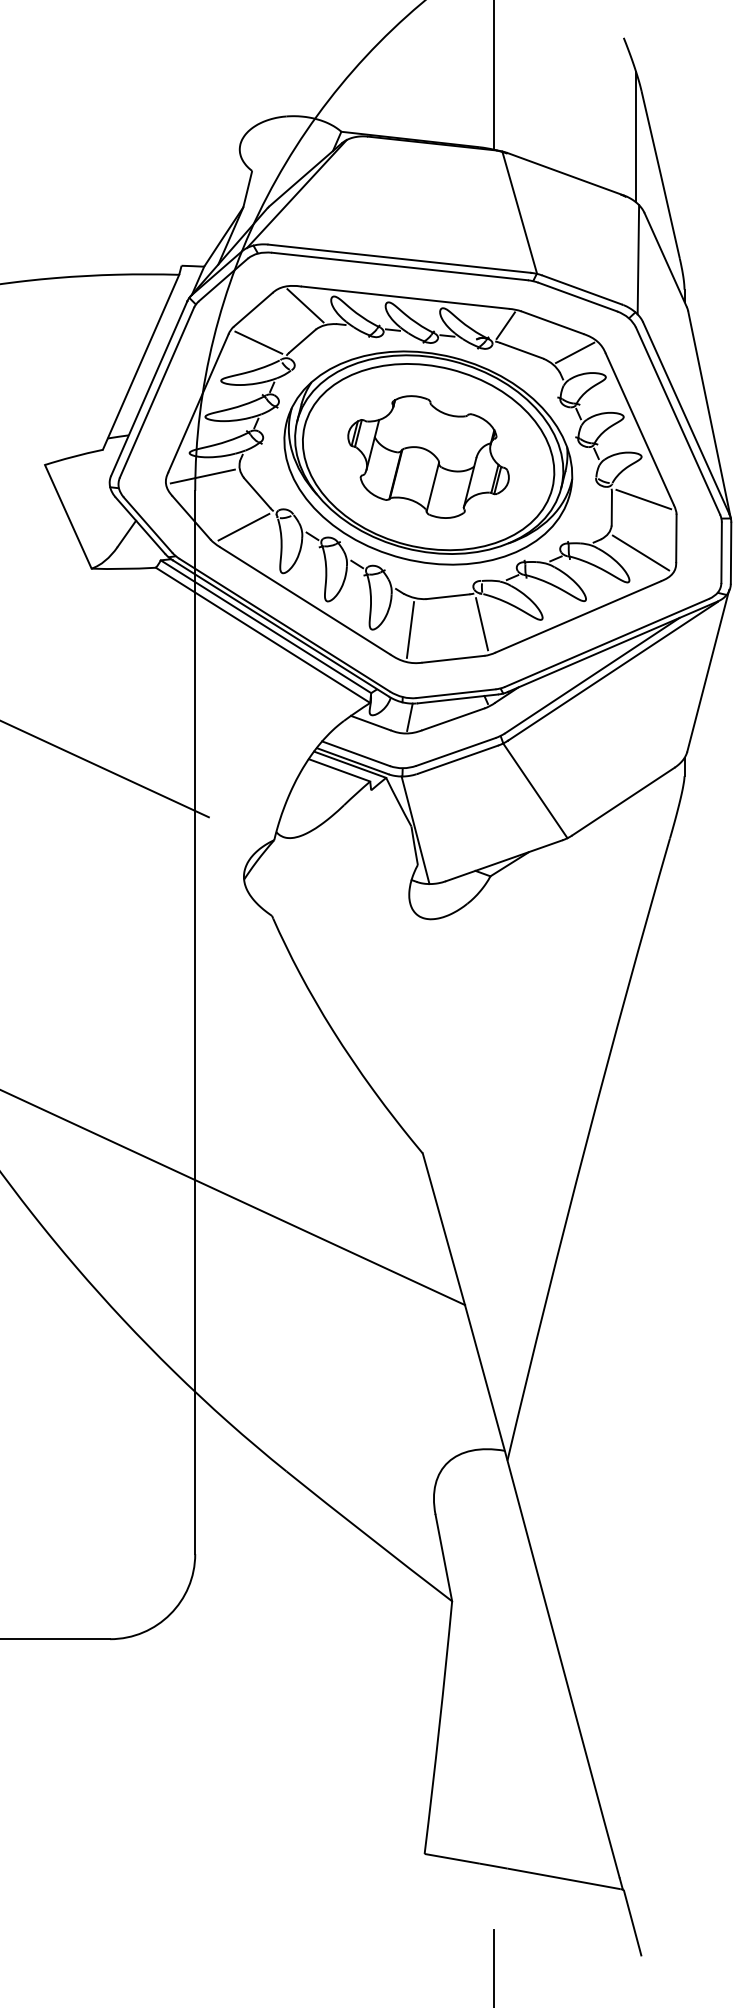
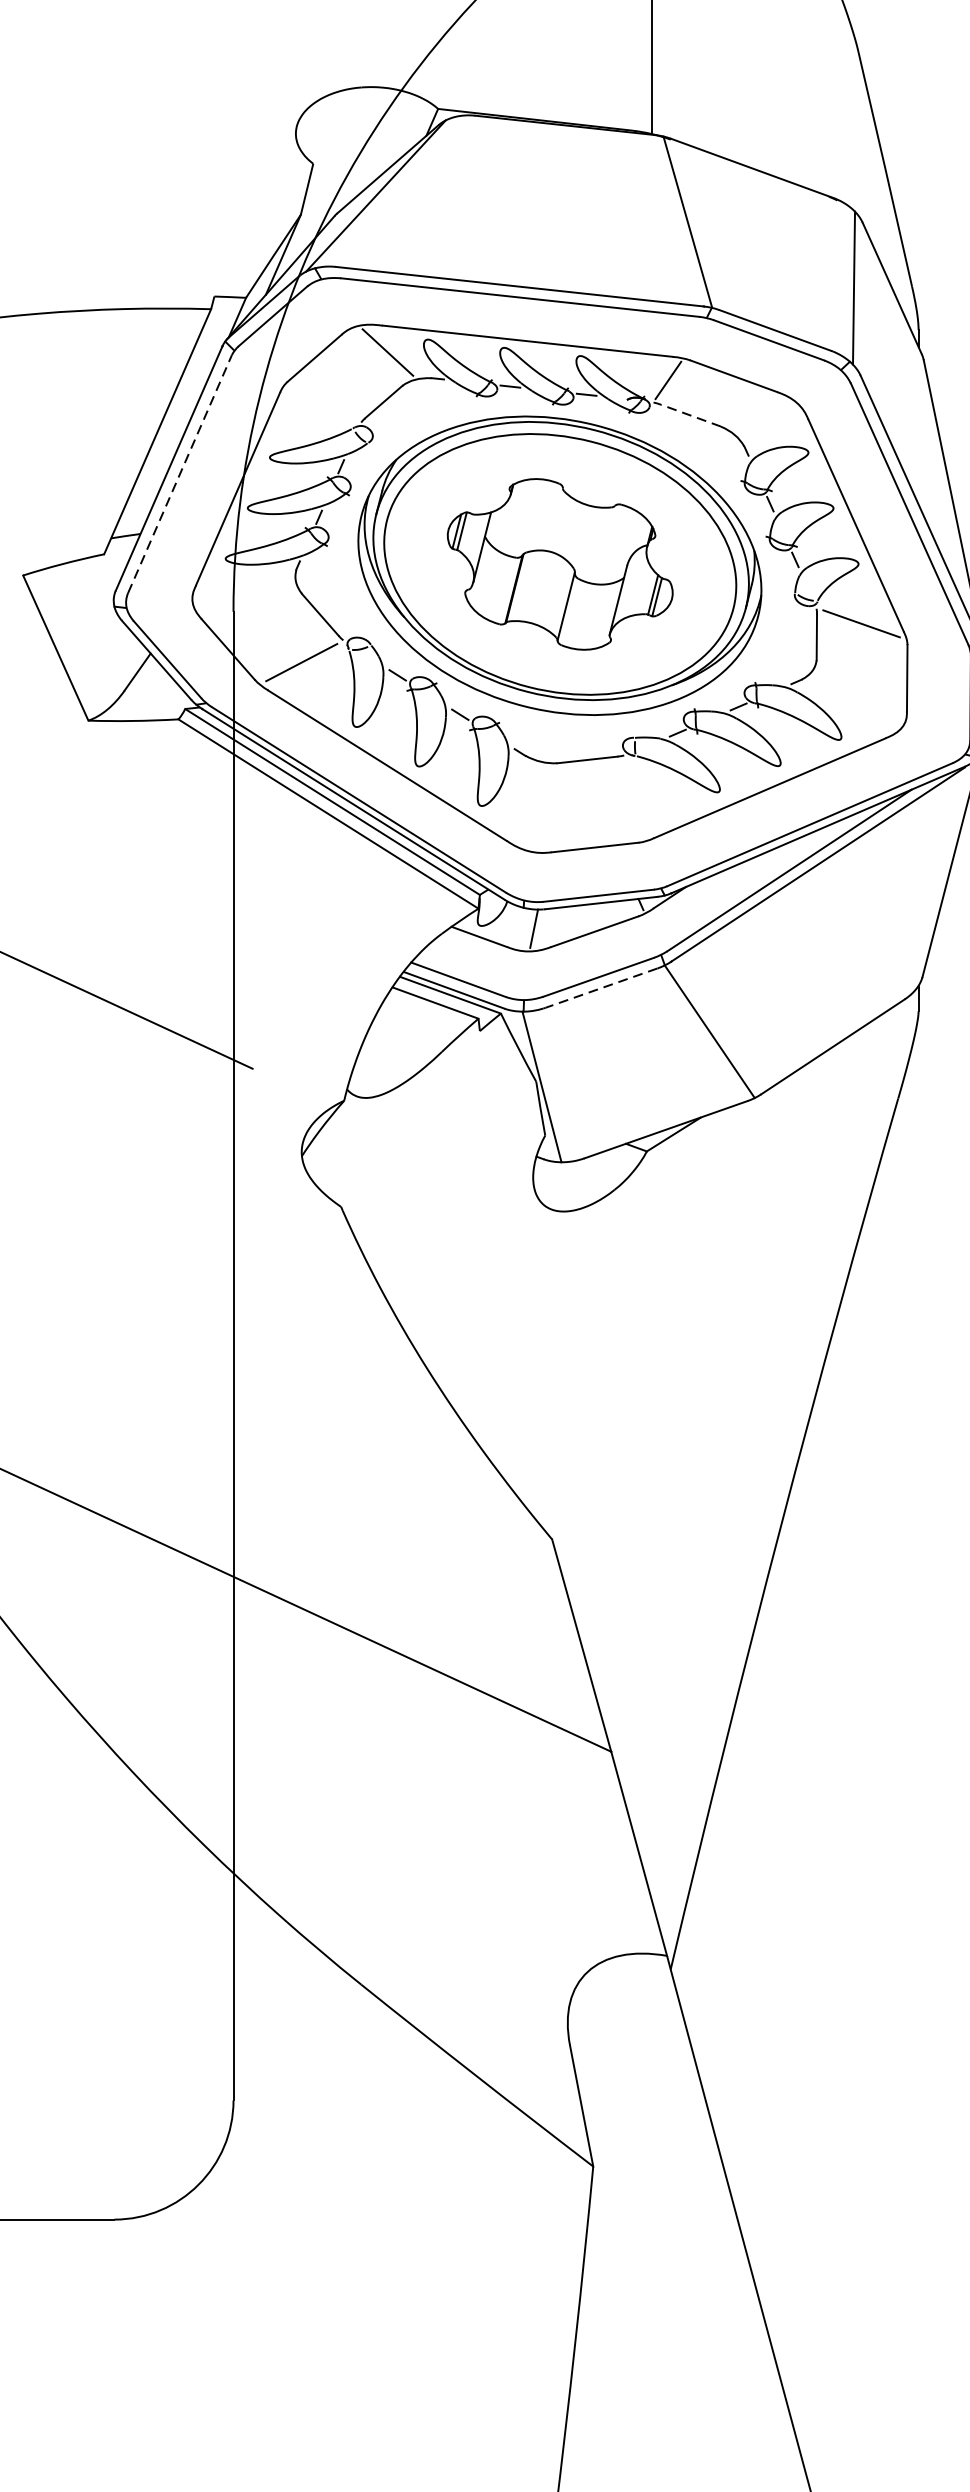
line: (636, 136) -> (851, 115), removed
line: (258, 342) -> (322, 403), removed
line: (522, 350) -> (691, 415), solid -> dashed
line: (574, 352) -> (764, 417), removed
line: (157, 392) -> (180, 473), solid -> dashed
line: (202, 476) -> (243, 591), removed
line: (640, 552) -> (856, 698), removed
line: (482, 624) -> (635, 798), removed
line: (410, 629) -> (534, 805), removed
line: (457, 759) -> (600, 987), solid -> dashed

